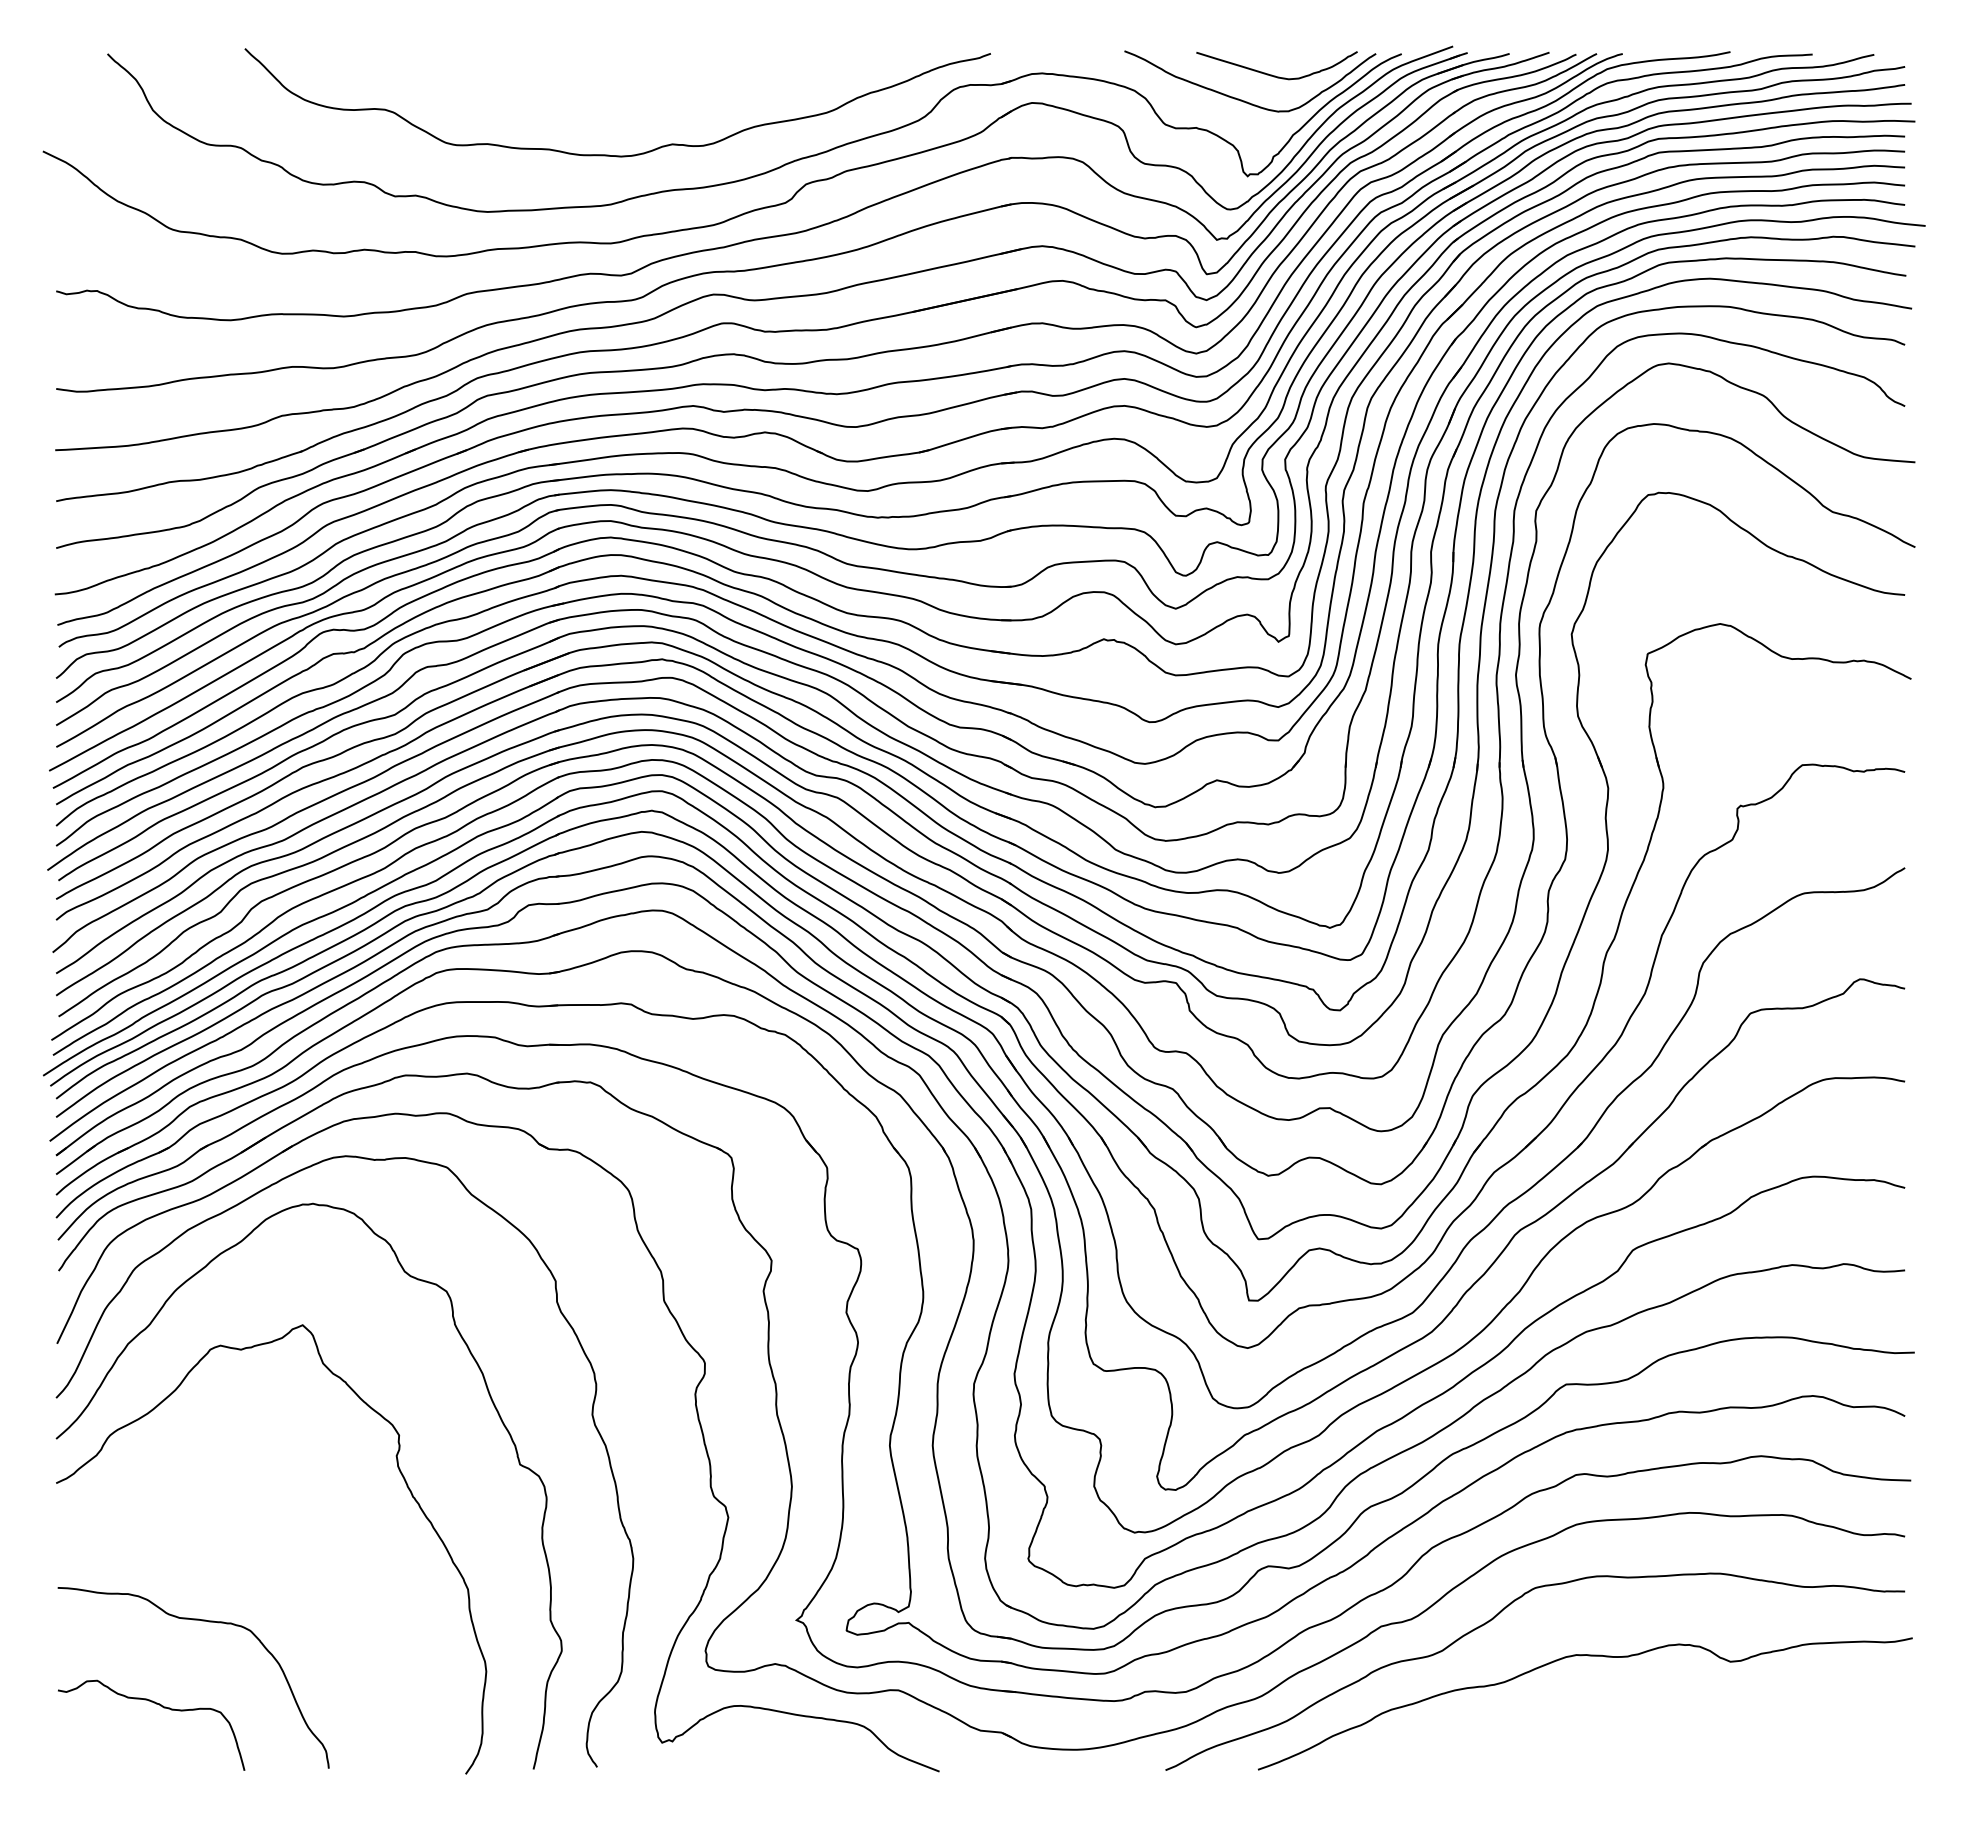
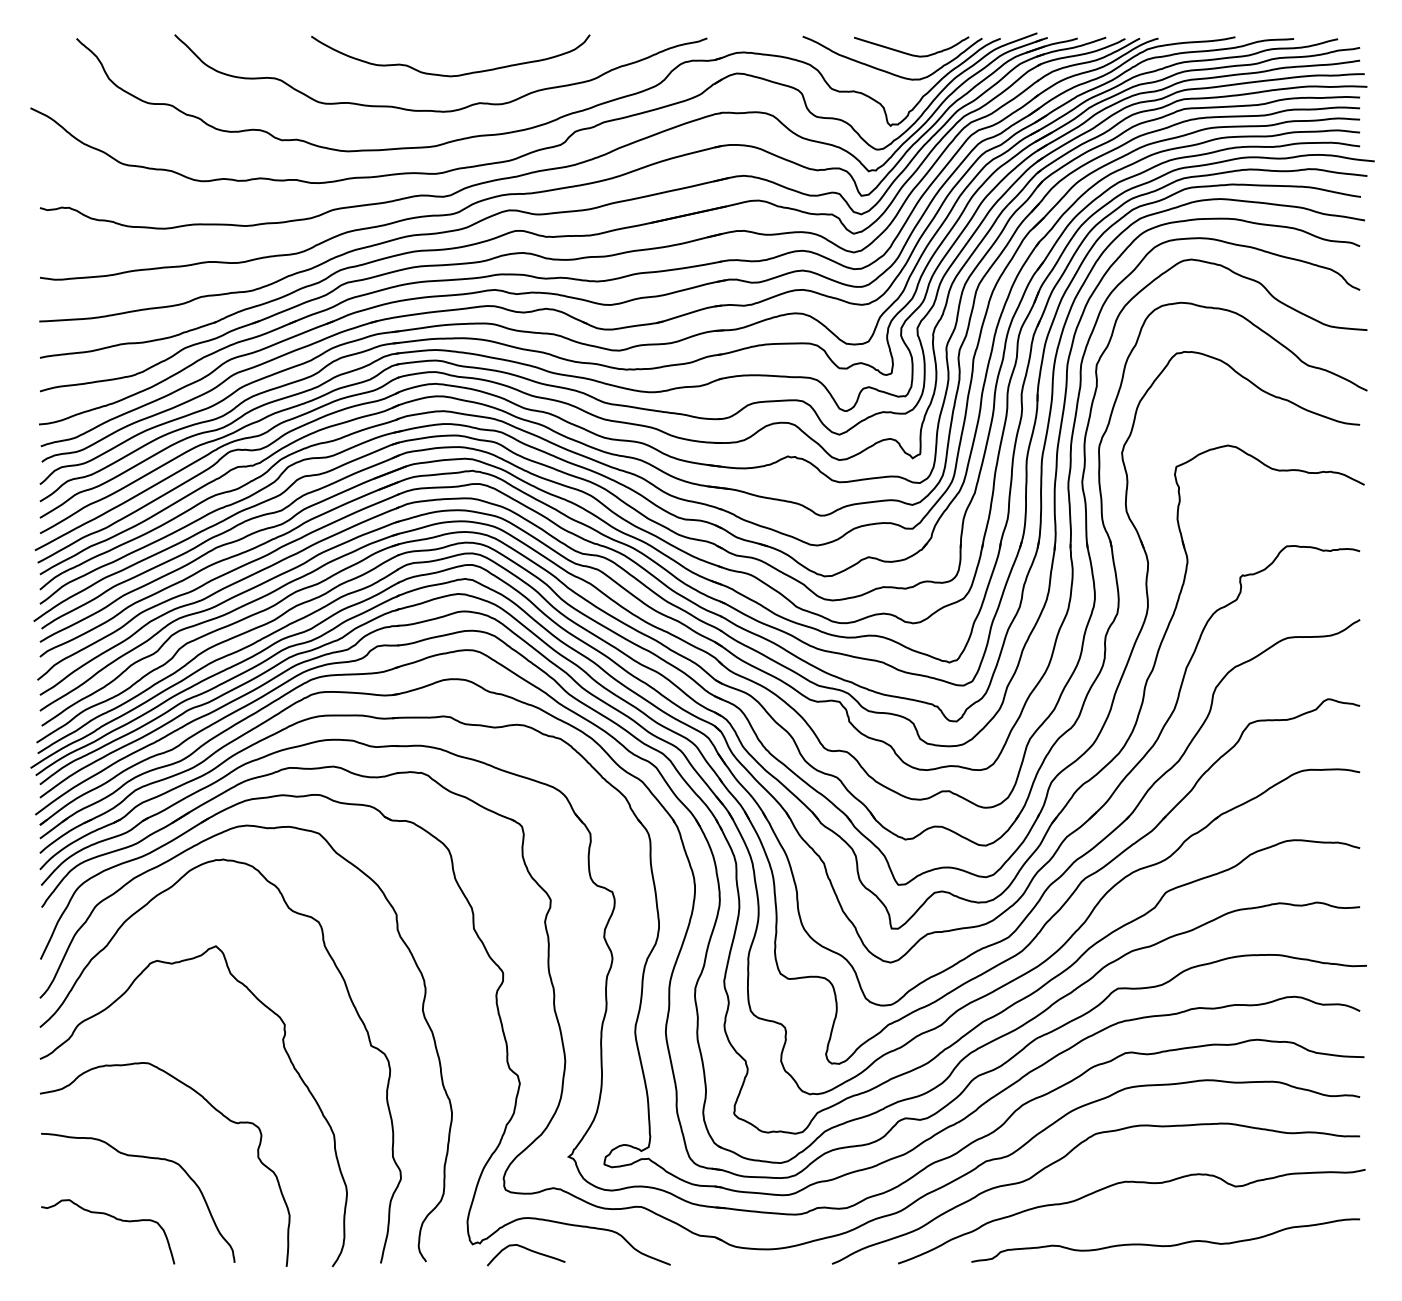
curve: (632, 105) -> (451, 75), added
curve: (301, 1554) -> (215, 1109), added
curve: (1632, 1744) -> (1165, 1245), added
curve: (738, 1750) -> (527, 1249), added

